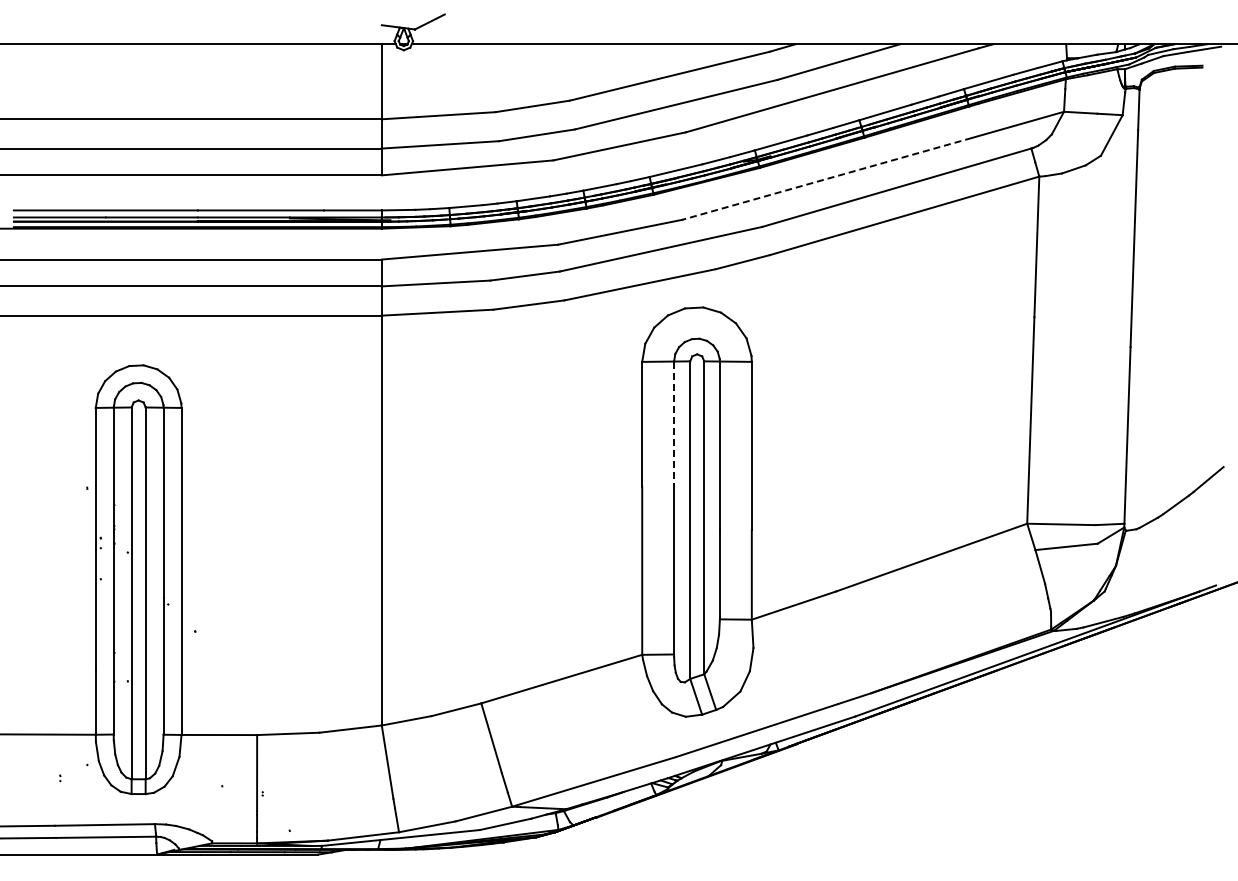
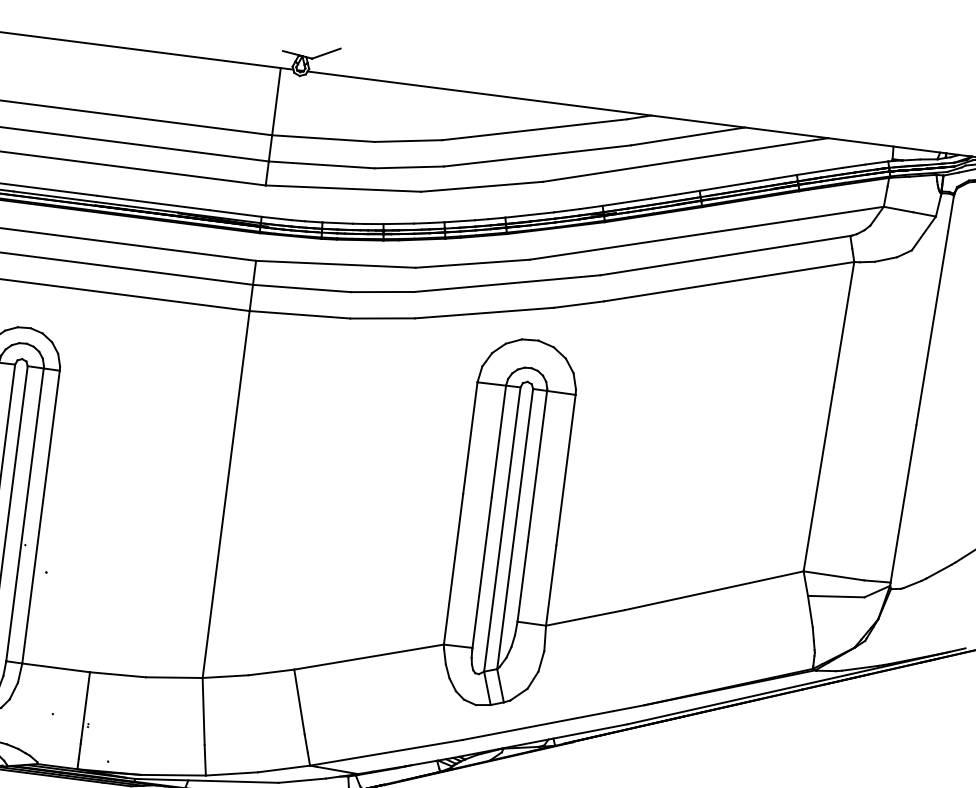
line: (826, 179) -> (663, 240), dashed -> solid
line: (674, 424) -> (499, 442), dashed -> solid

